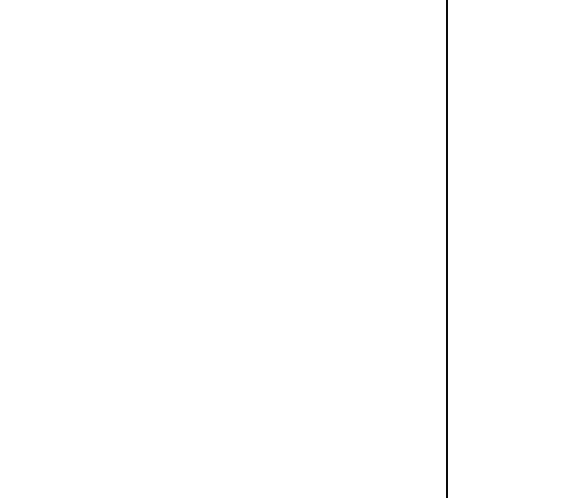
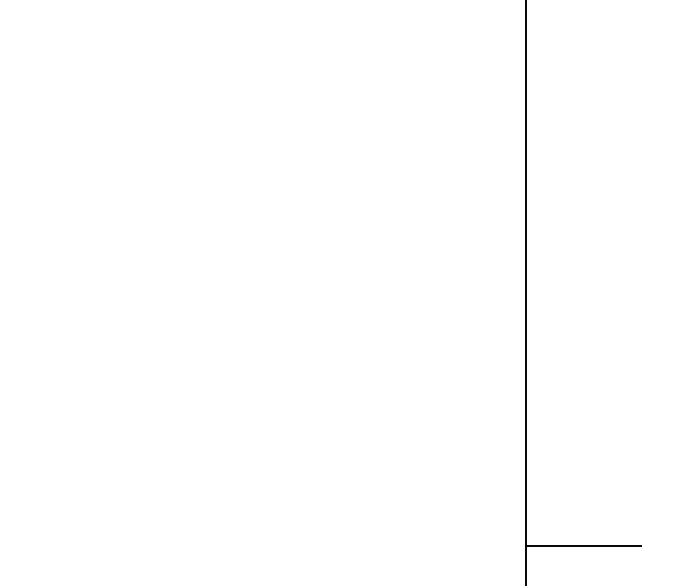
line: (496, 463) -> (583, 545), added

